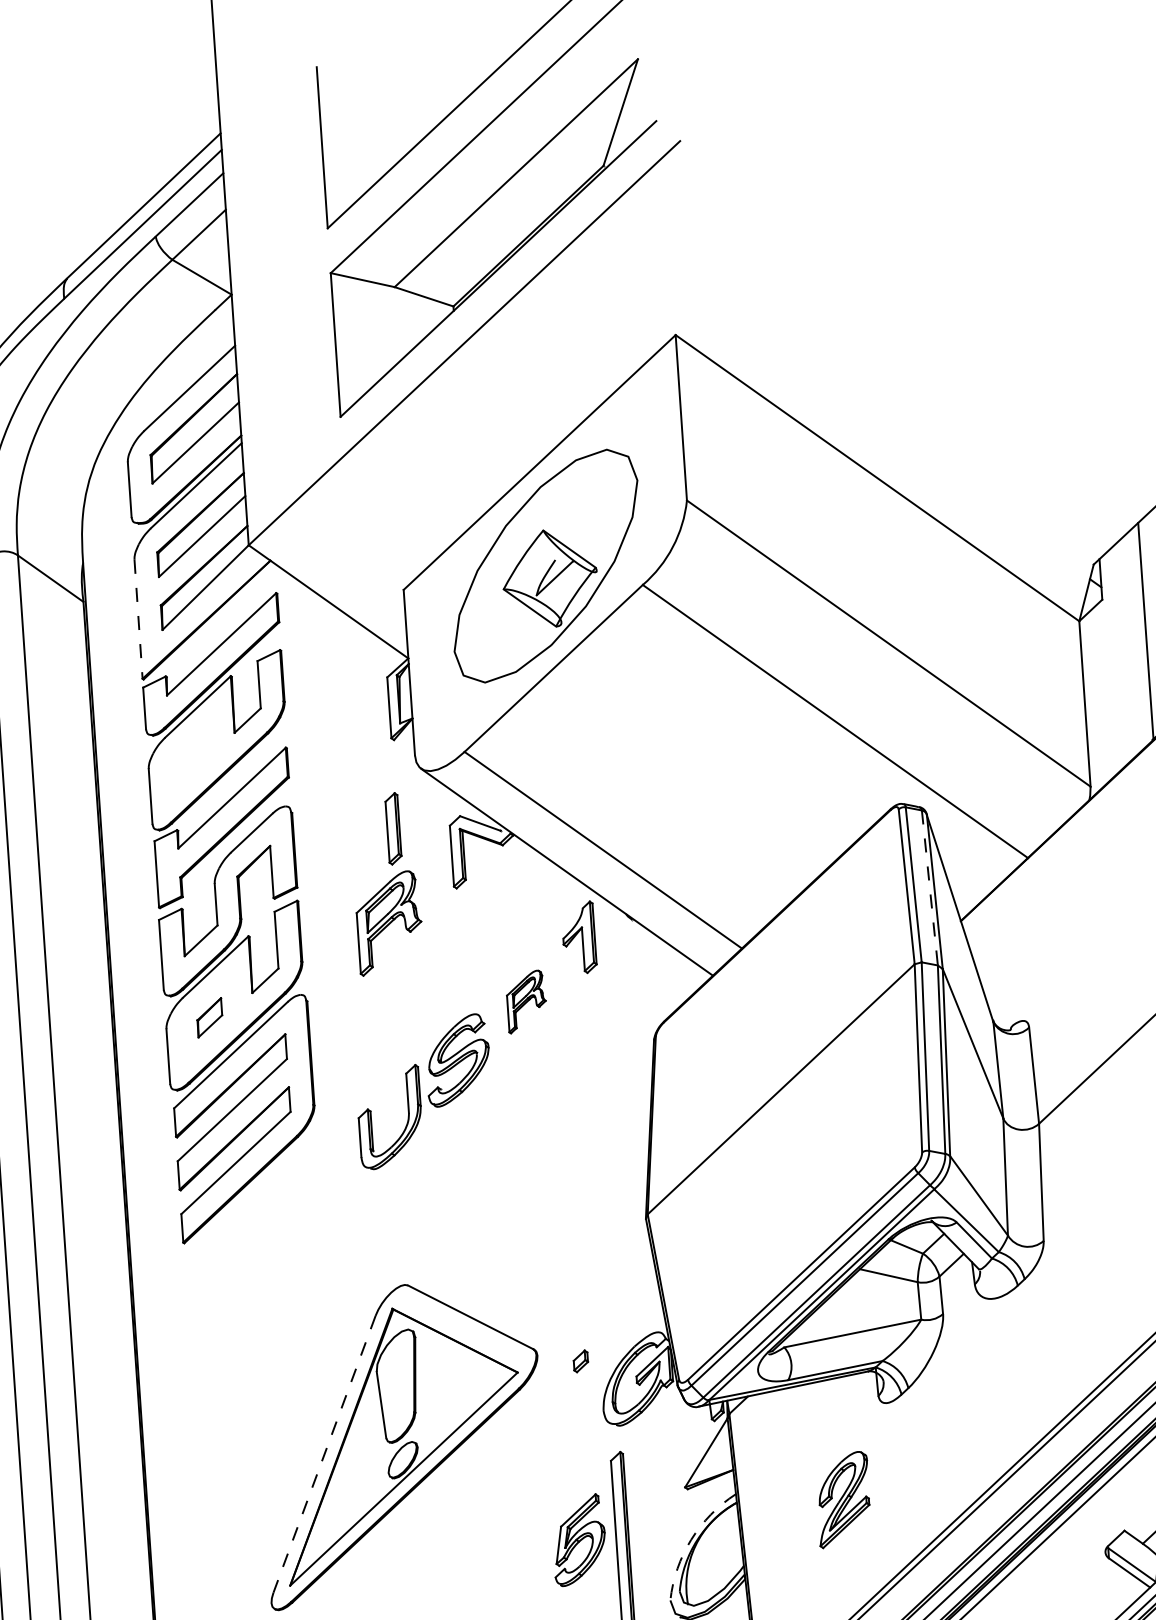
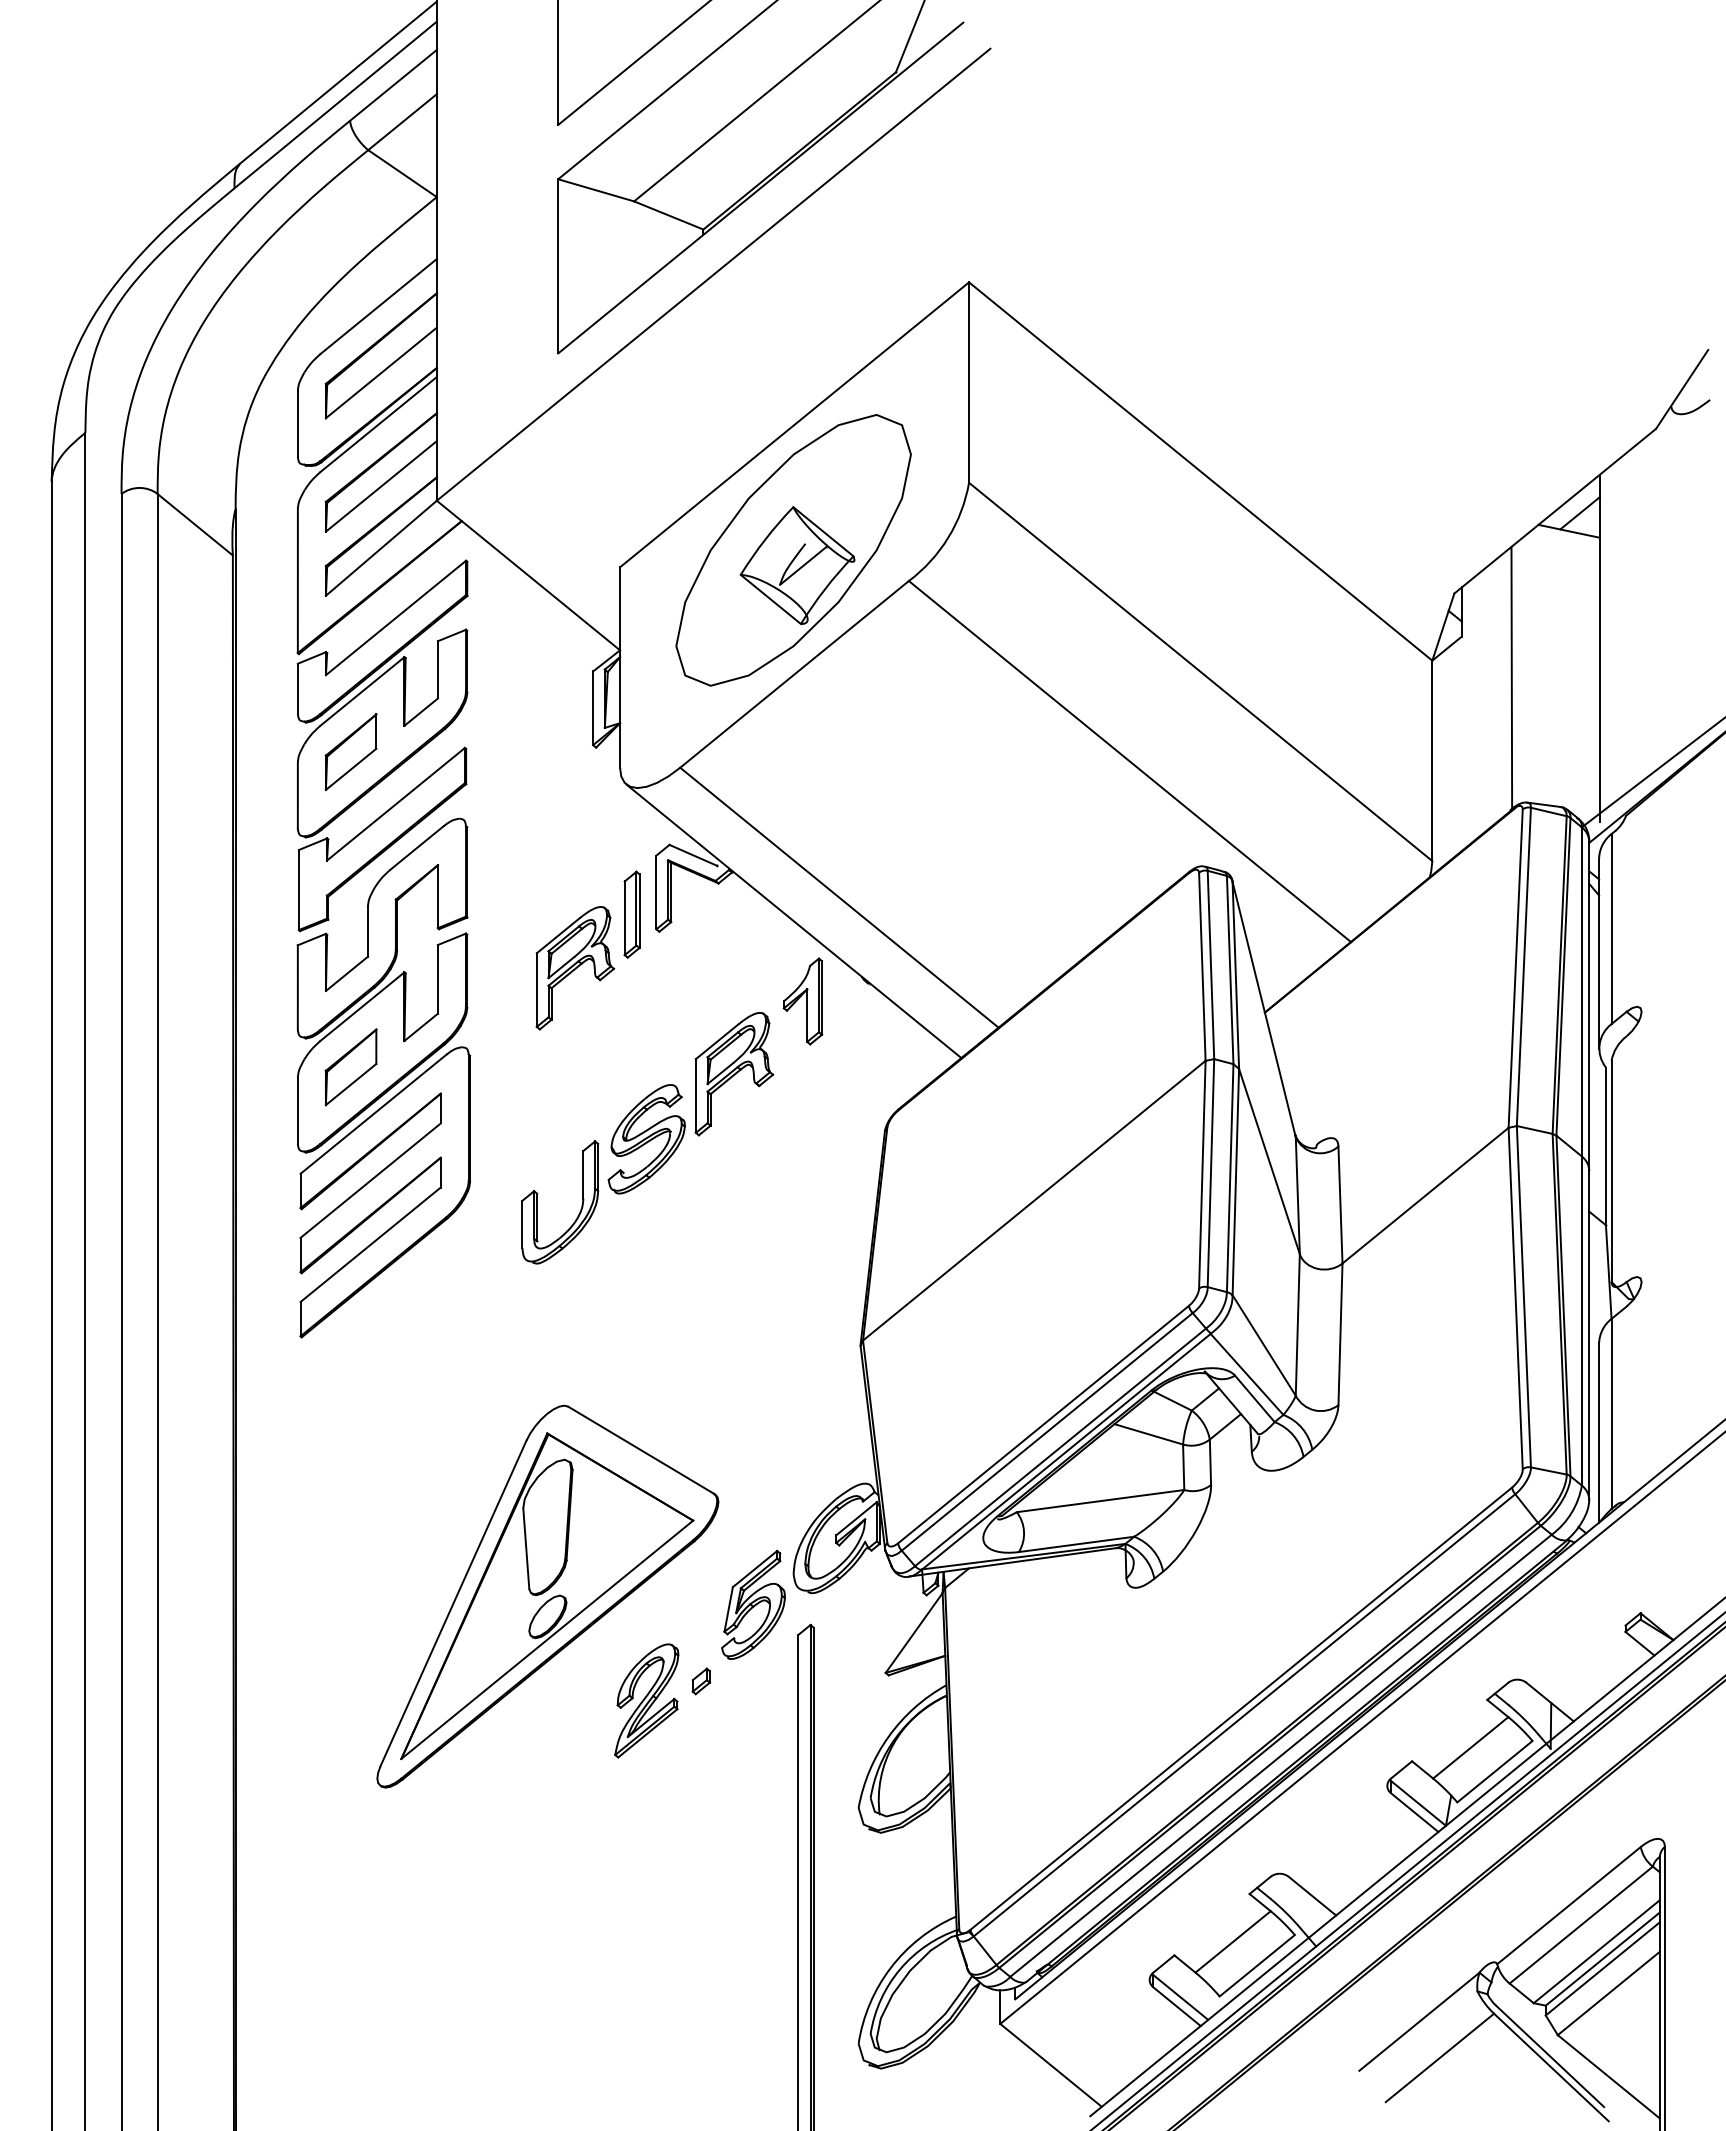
line: (138, 619) -> (297, 581), dashed -> solid
part: (191, 757) -> (350, 751), added
part: (392, 828) -> (631, 914), moved
line: (930, 888) -> (1230, 970), dashed -> solid
part: (526, 1002) -> (734, 1074), size x1.67
part: (209, 1017) -> (350, 1067), size x1.67
part: (580, 1361) -> (700, 1681), moved
line: (324, 1454) -> (453, 1603), dashed -> solid
part: (843, 1499) -> (646, 1700), moved
part: (579, 1539) -> (753, 1604), moved
arc: (691, 1539) -> (888, 1736), dashed -> solid

